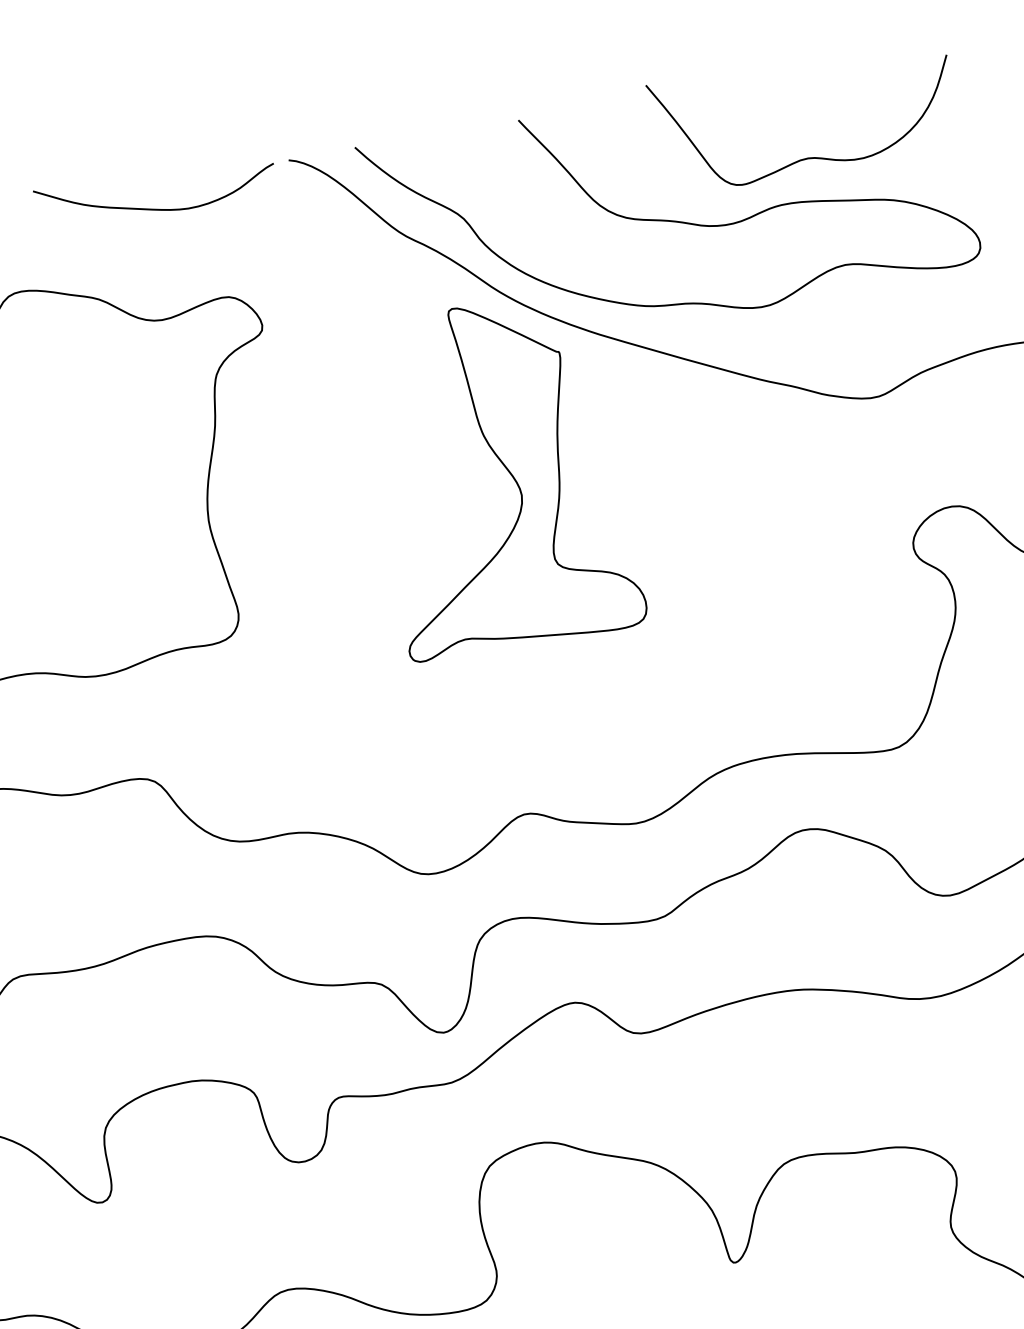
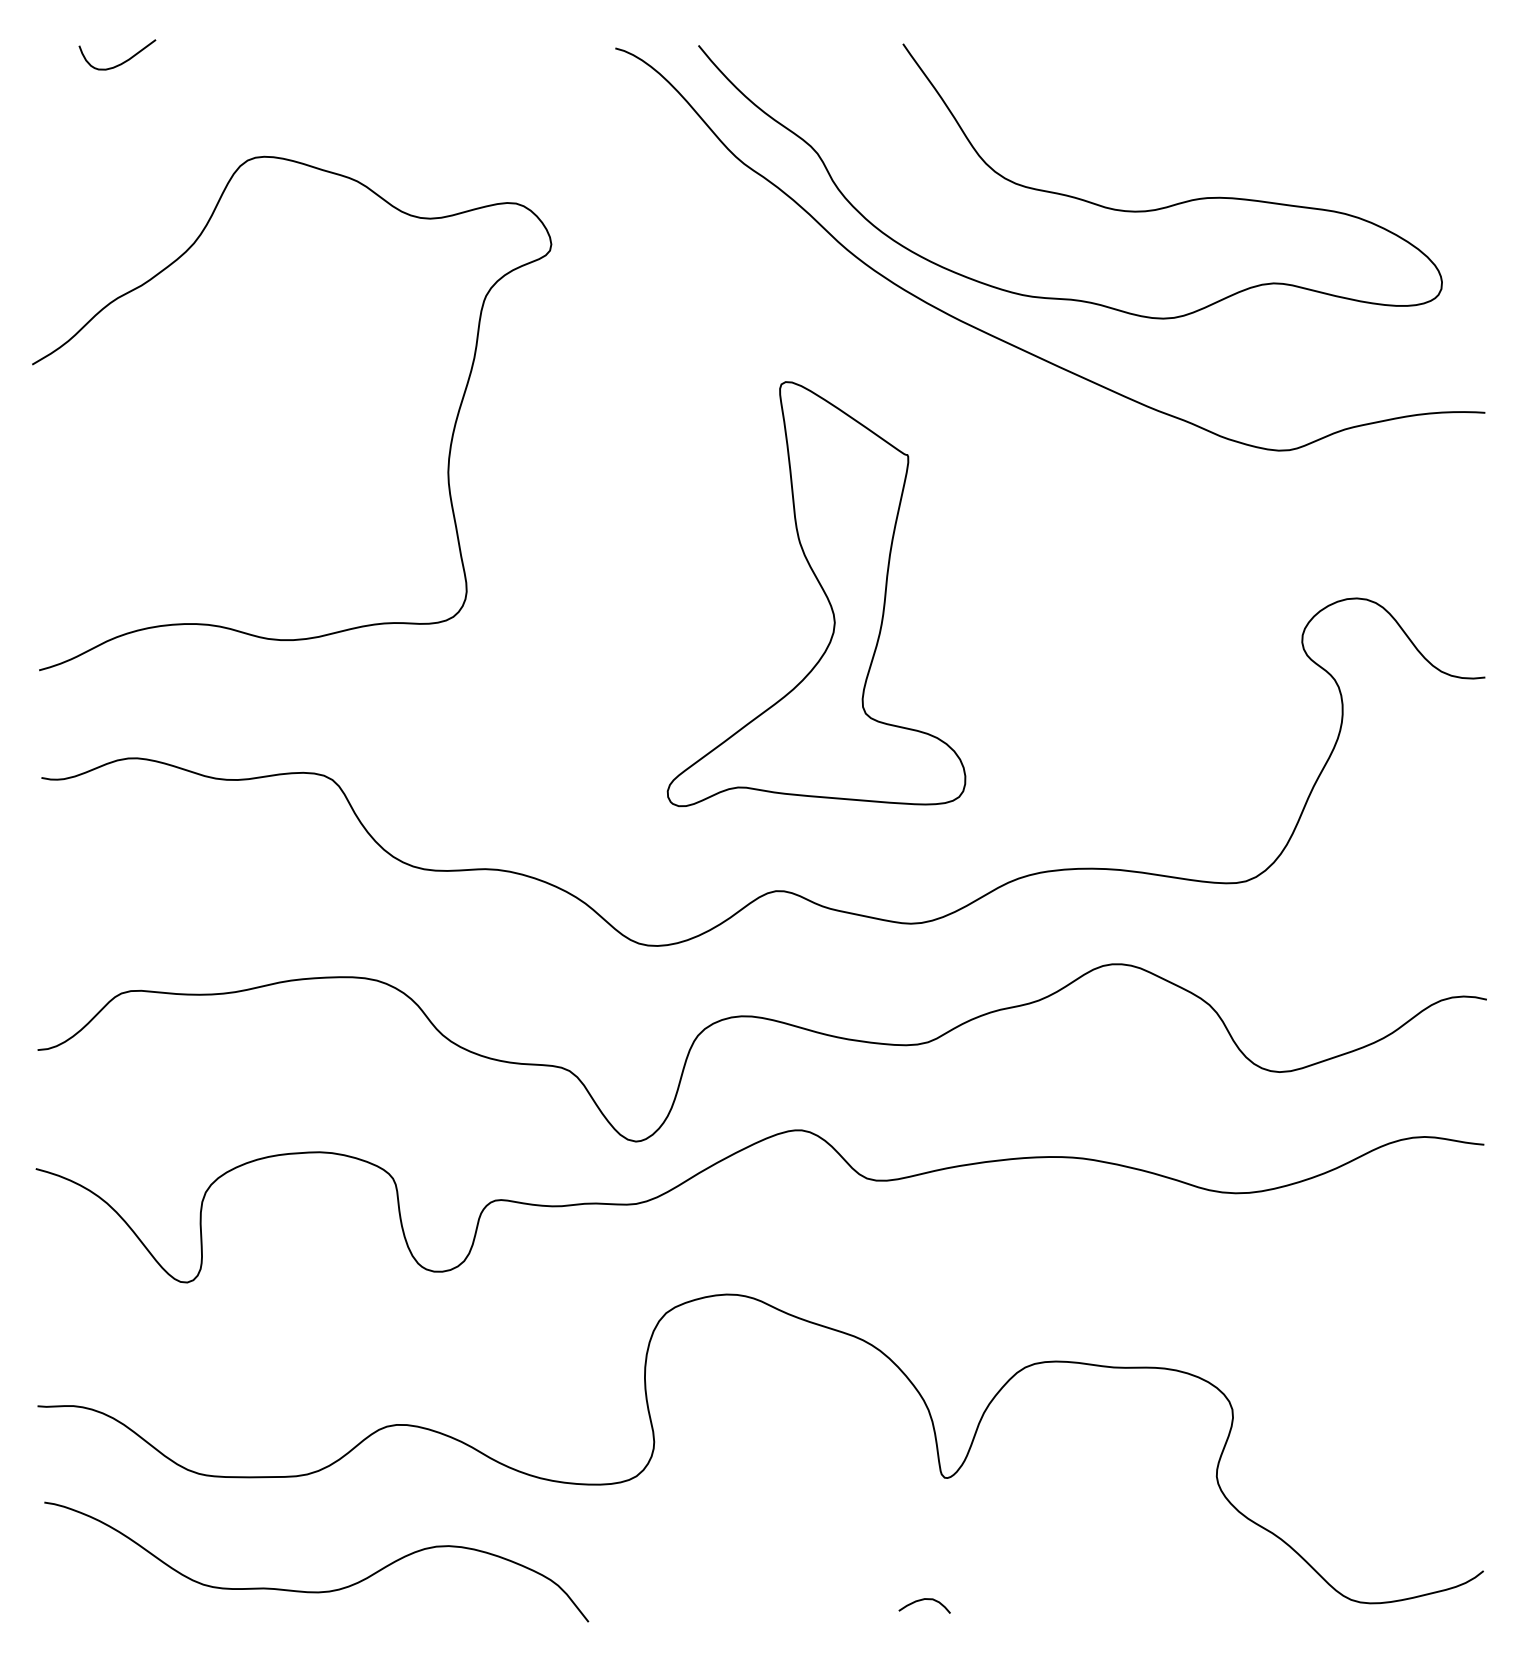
curve: (810, 157) -> (1251, 145), removed
curve: (154, 208) -> (442, 81), removed
part: (507, 471) -> (822, 590), moved

